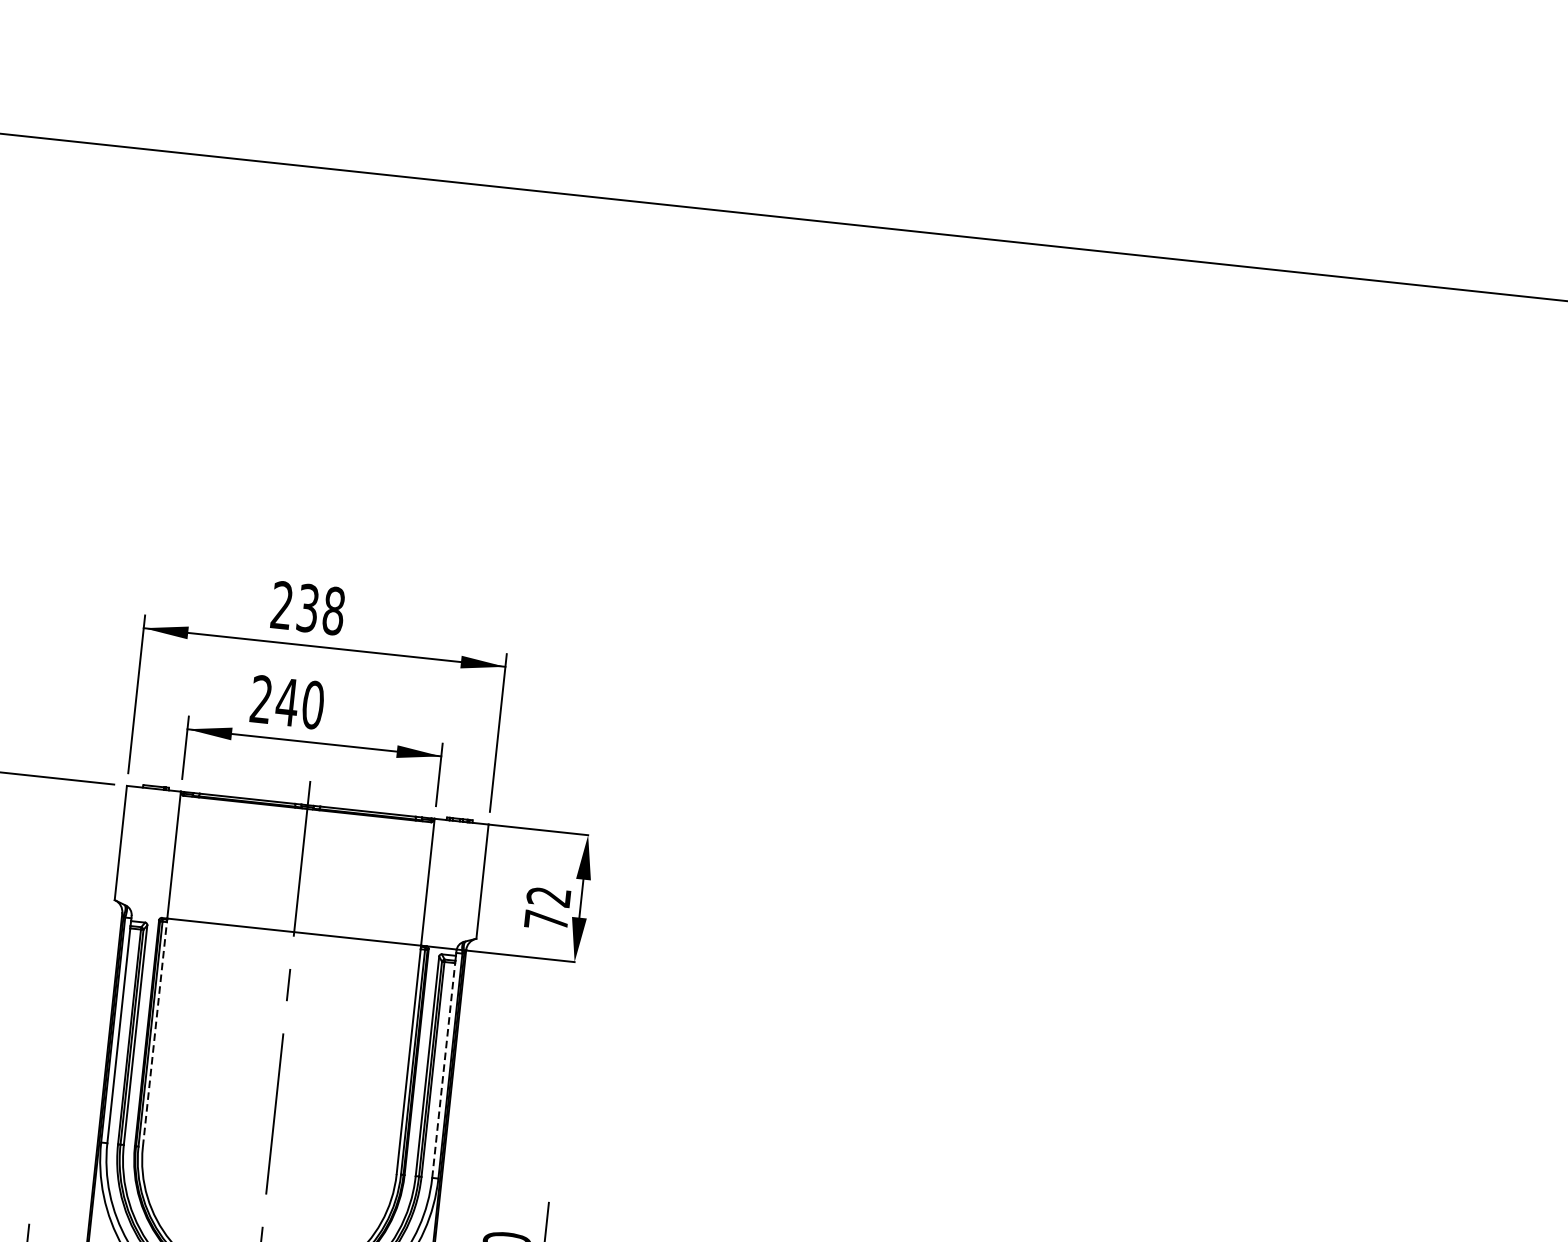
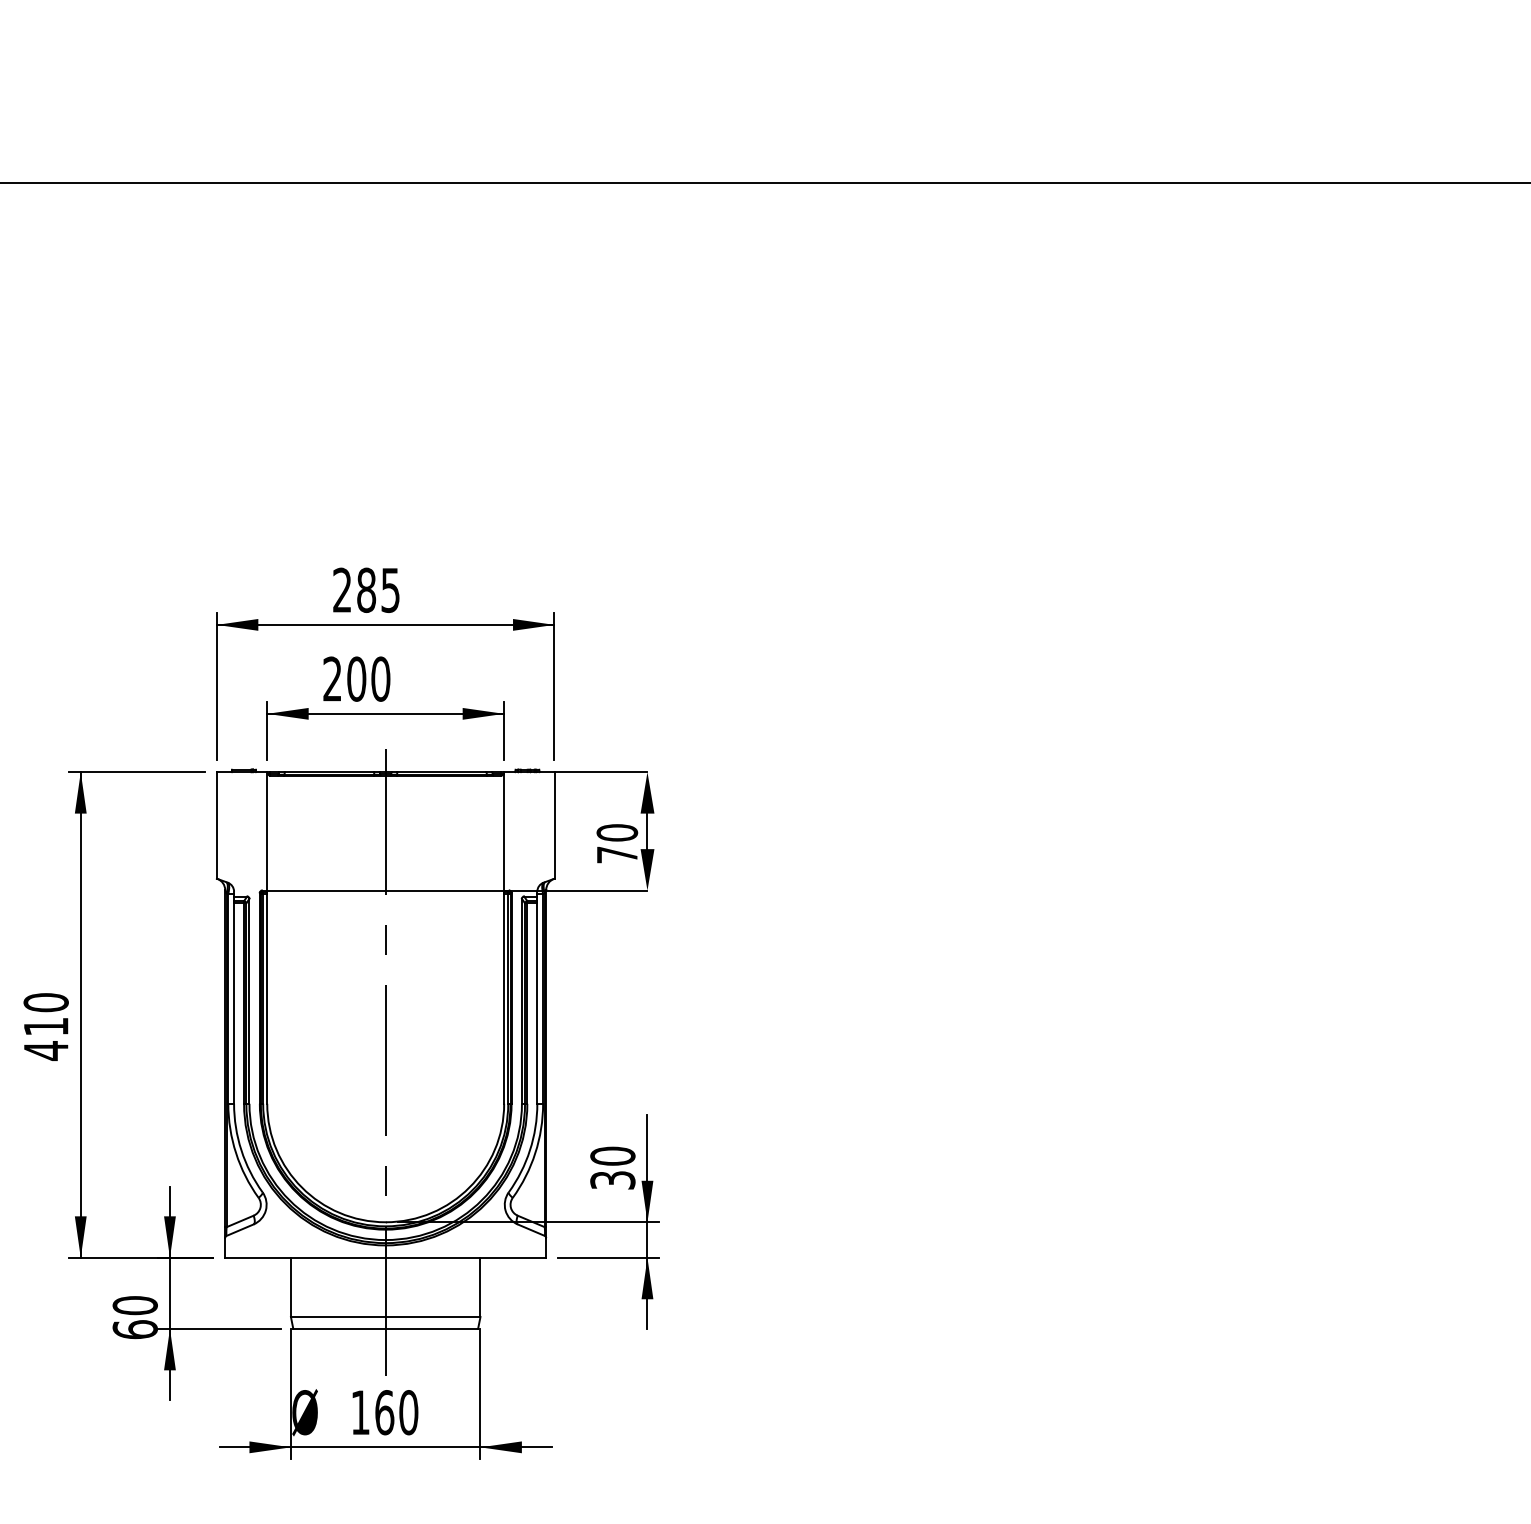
text: (320, 608) -> (378, 589), 238 -> 285
text: (287, 701) -> (356, 678), 240 -> 200
text: (549, 896) -> (617, 832), 72 -> 70
line: (155, 1034) -> (267, 998), dashed -> solid
line: (443, 1070) -> (537, 1003), dashed -> solid

